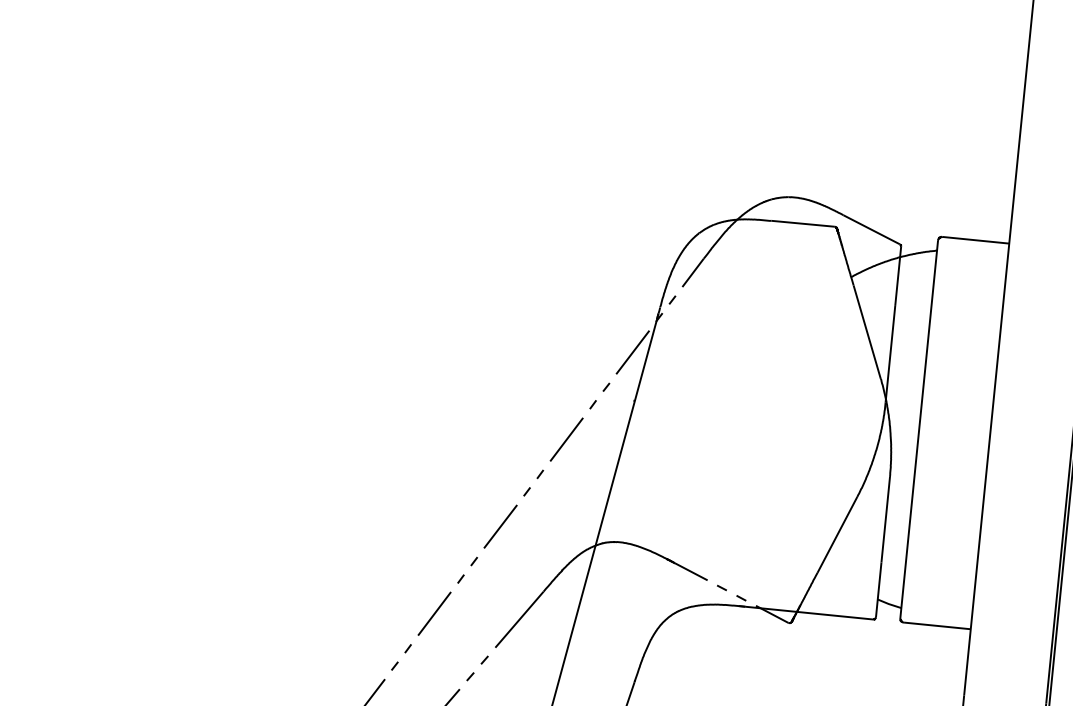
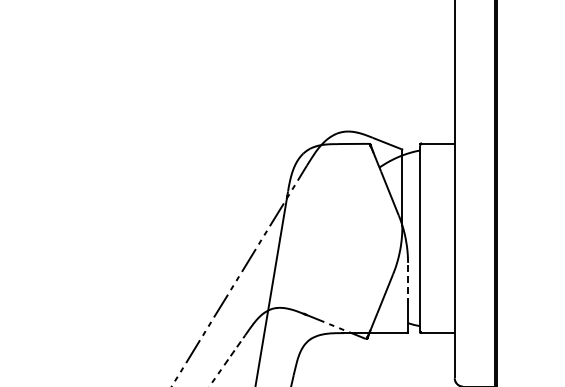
line: (886, 518) -> (408, 283), solid -> dashed
line: (521, 618) -> (235, 349), solid -> dashed

